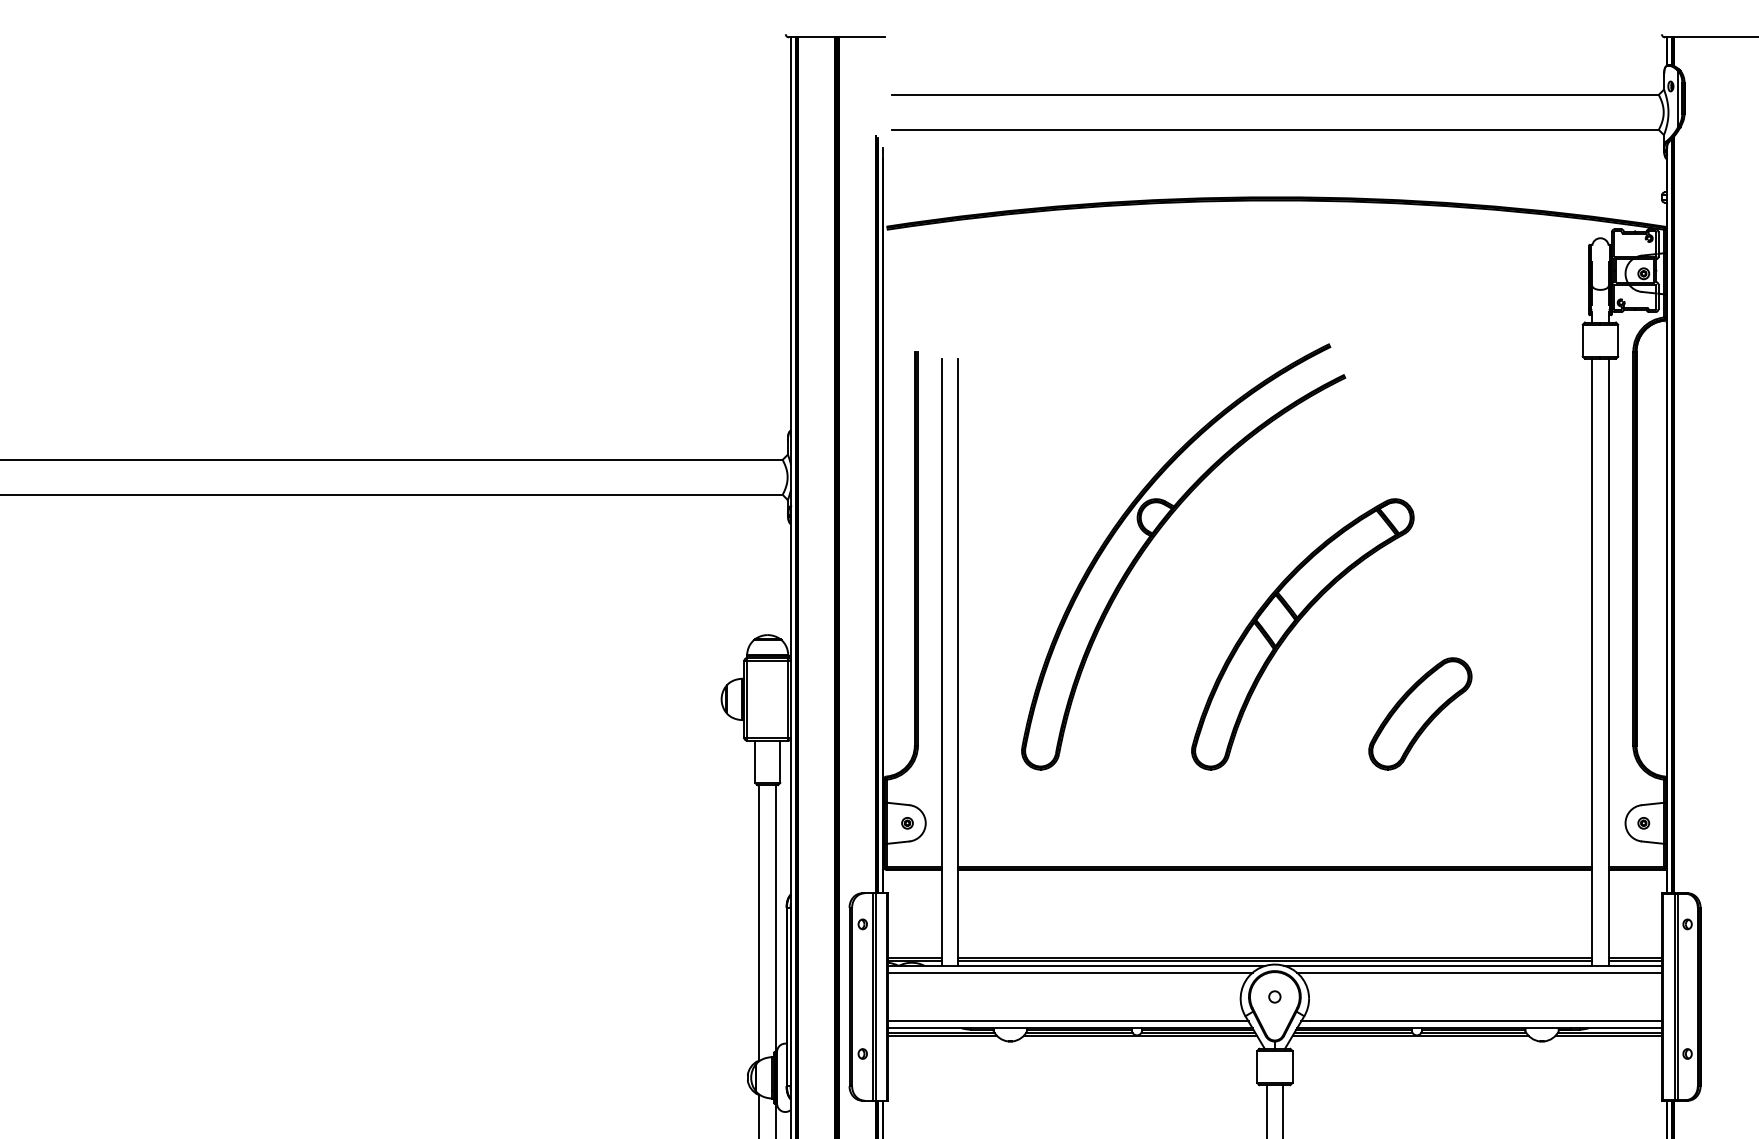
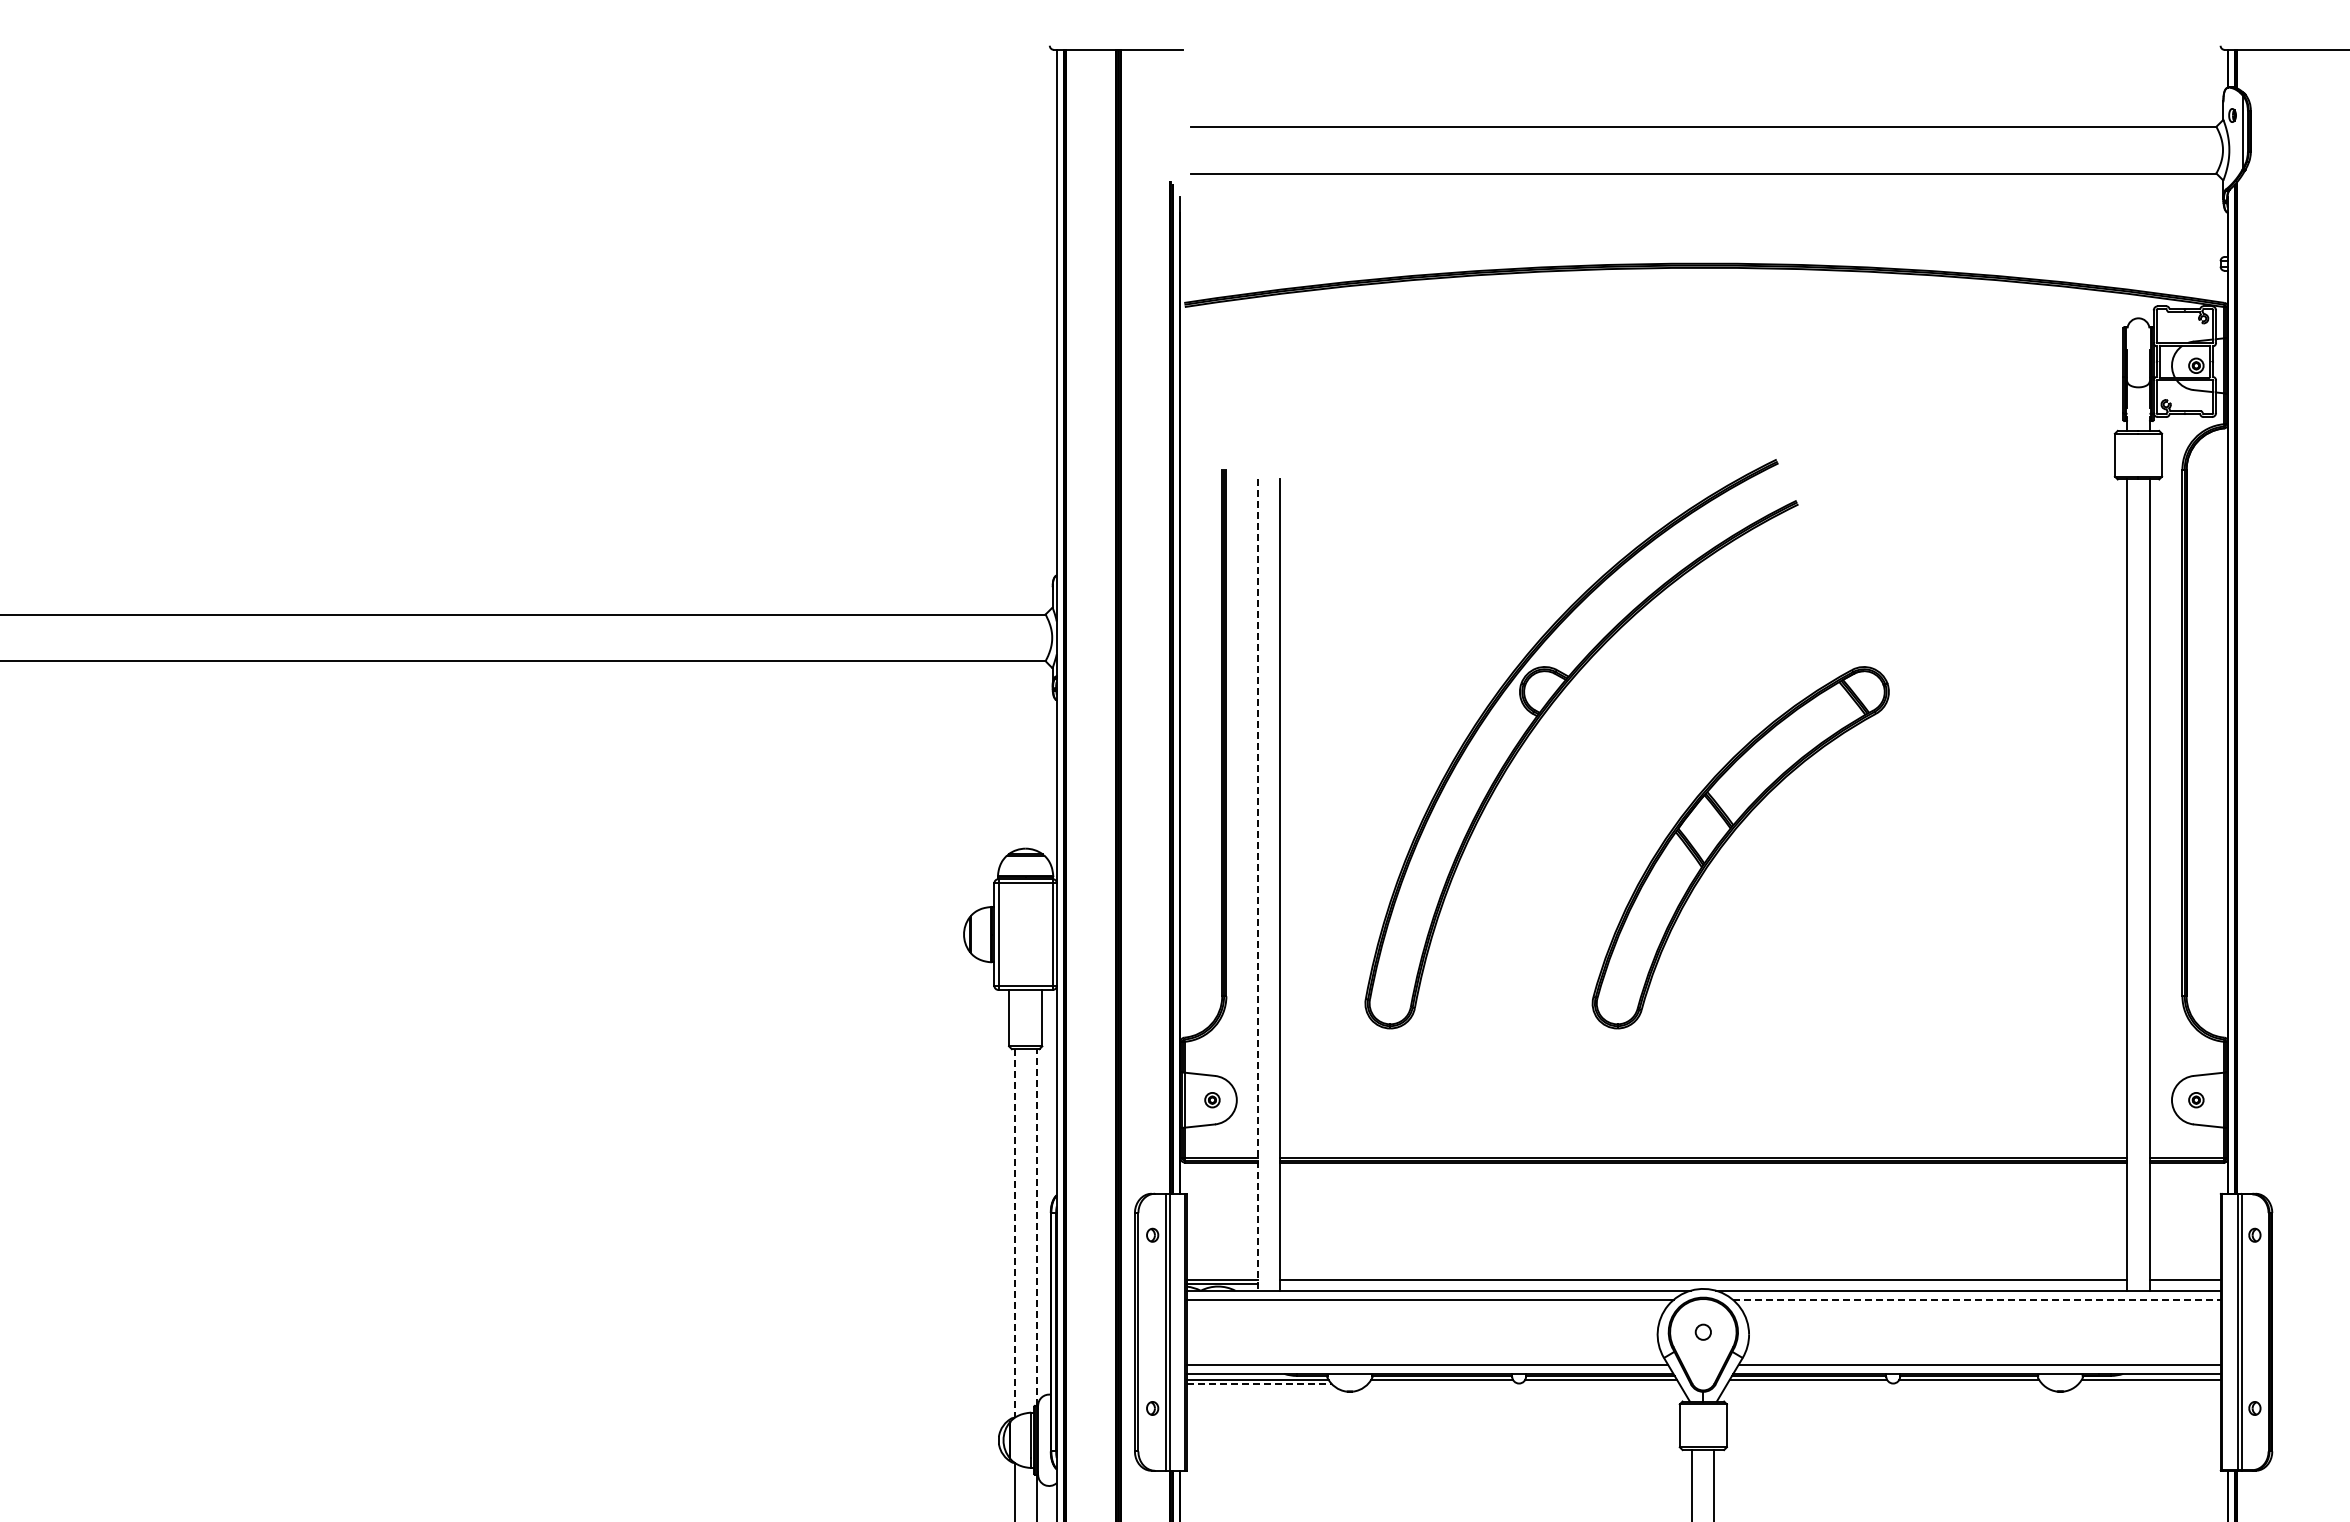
line: (941, 662) -> (1257, 885), solid -> dashed
part: (1420, 713) -> (1897, 953), removed
line: (775, 917) -> (1036, 1226), solid -> dashed
line: (759, 923) -> (1014, 1234), solid -> dashed
line: (1274, 961) -> (1703, 1284), removed
line: (1634, 961) -> (2184, 1284), removed
line: (1479, 972) -> (1976, 1299), solid -> dashed
line: (942, 1036) -> (1259, 1384), solid -> dashed
line: (1140, 1036) -> (1523, 1384), removed
line: (1410, 1036) -> (1884, 1384), removed
line: (1608, 1036) -> (2149, 1384), removed

